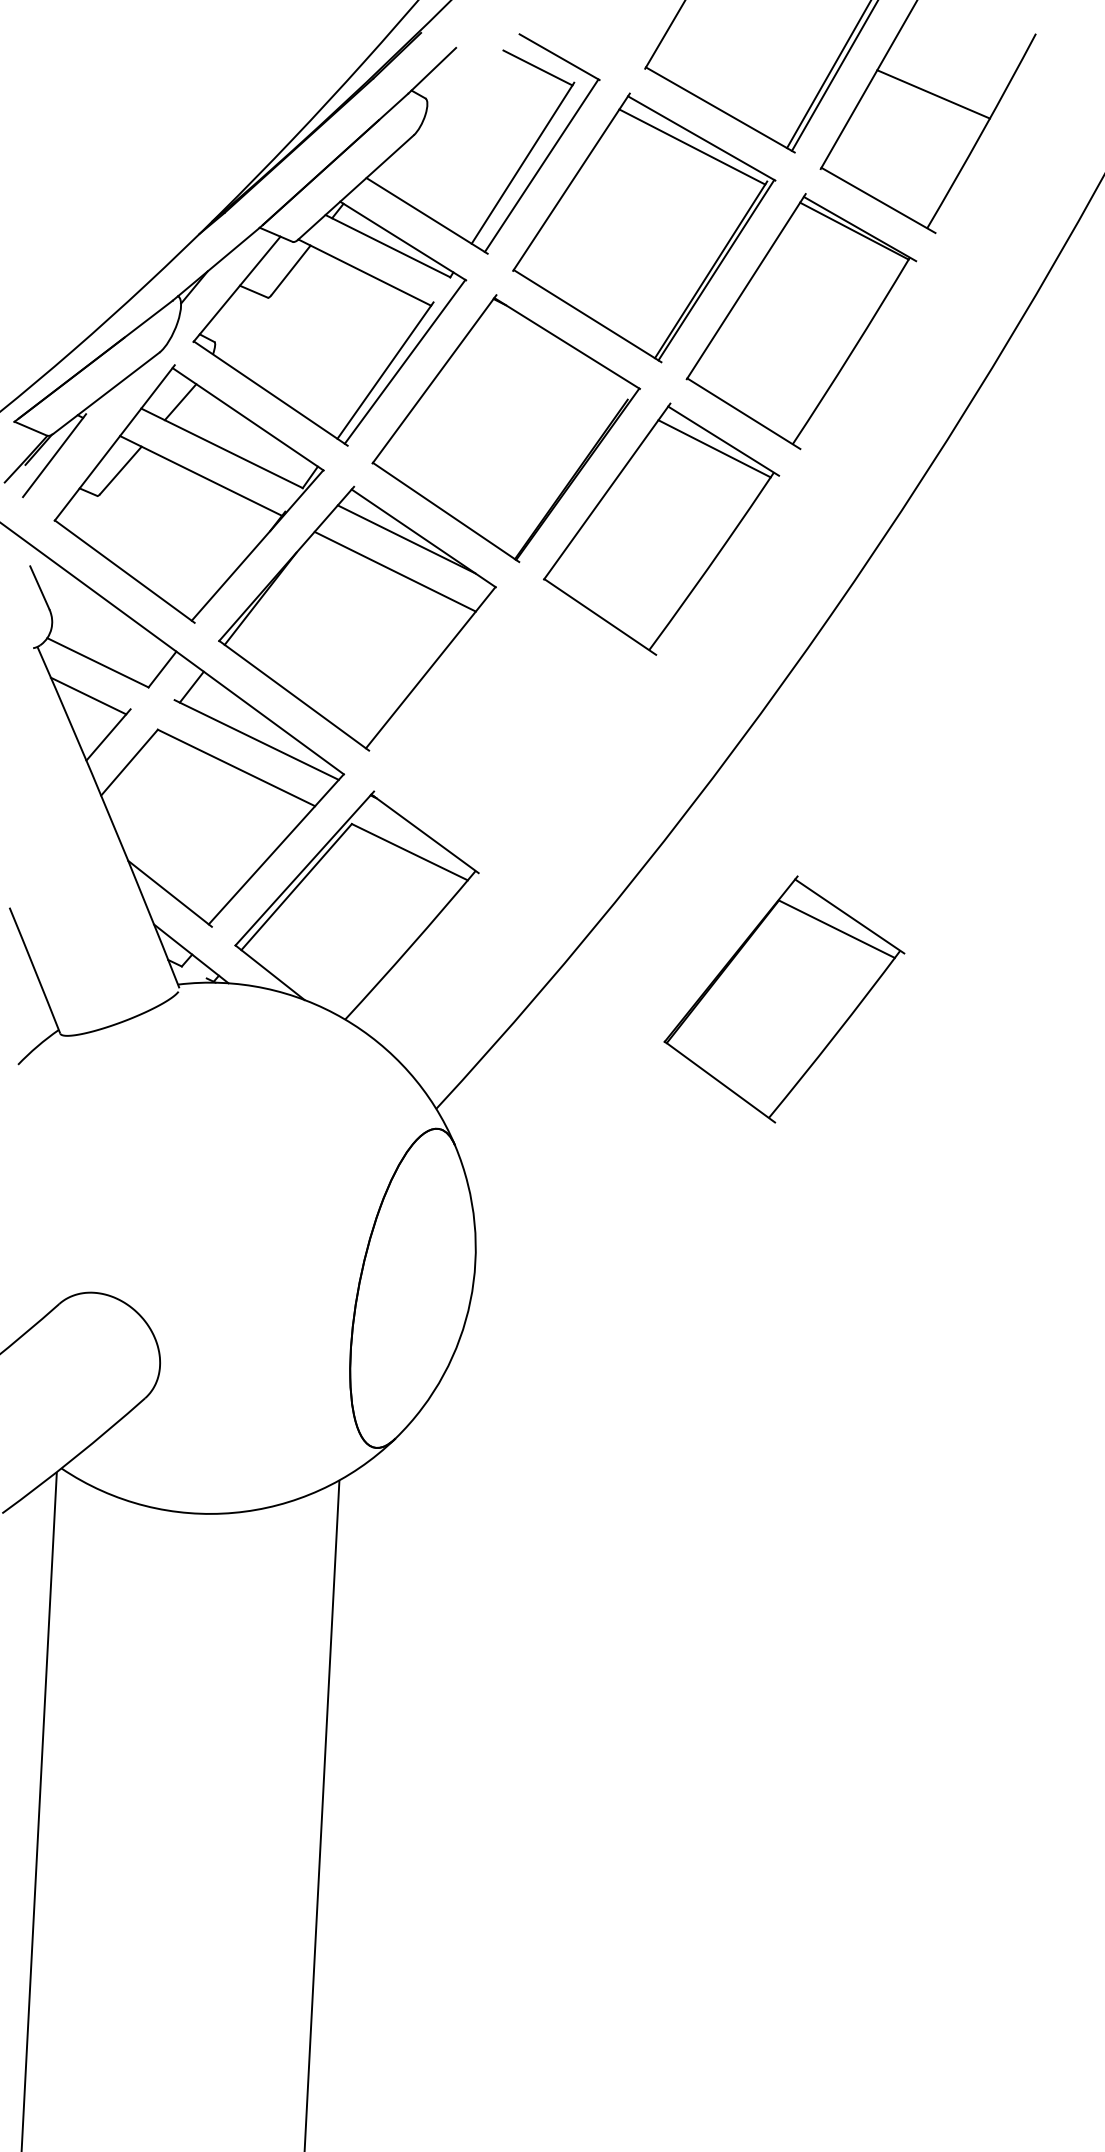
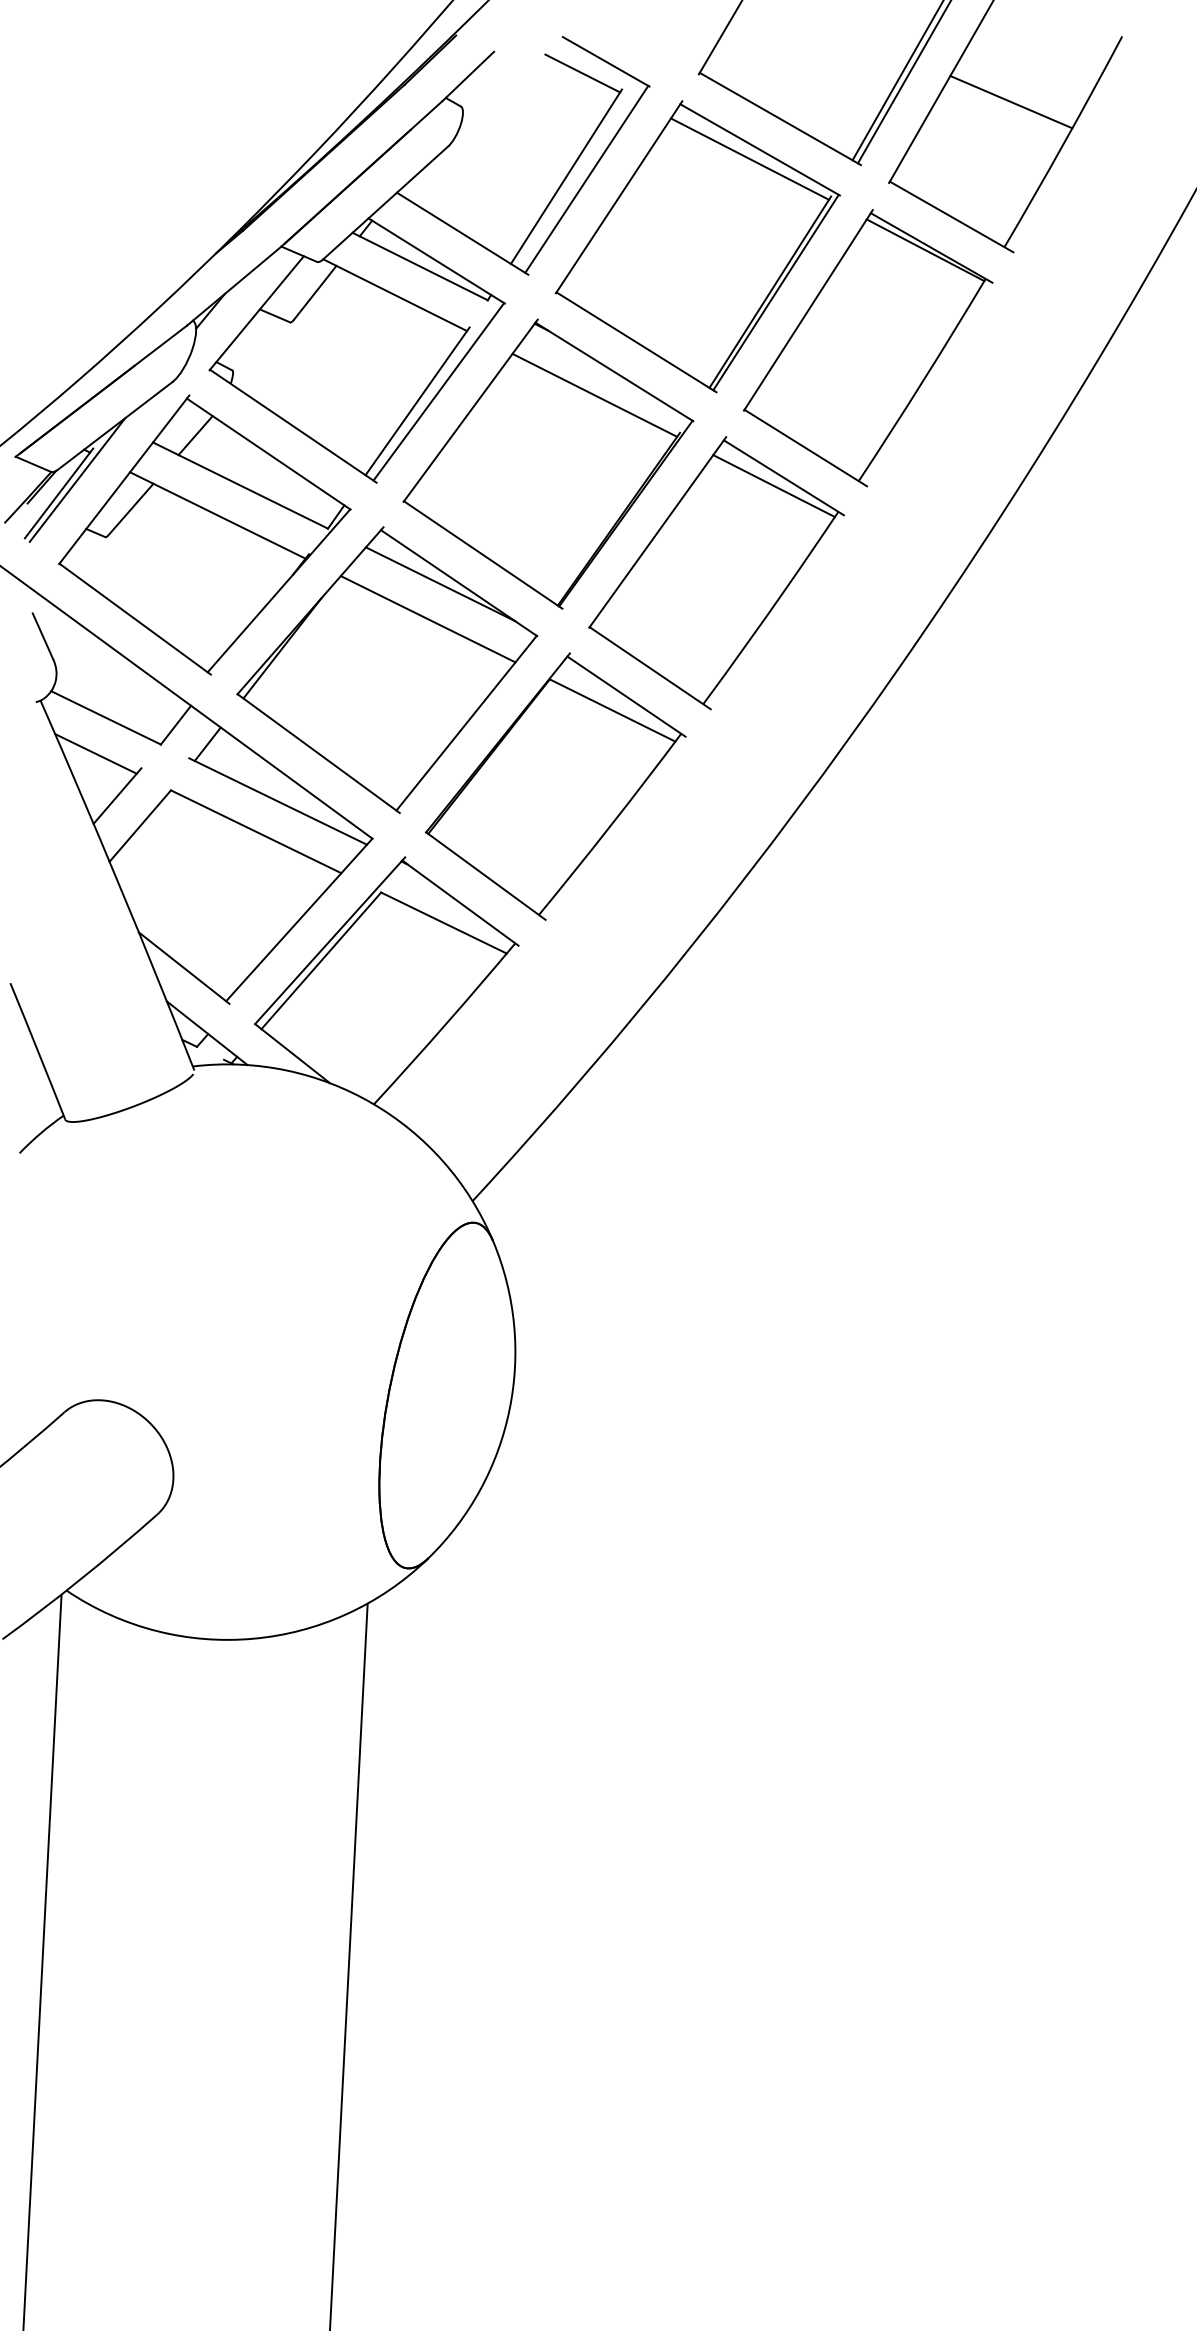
line: (548, 364) -> (594, 394), added
line: (71, 442) -> (77, 479), added
part: (784, 999) -> (555, 786), moved

